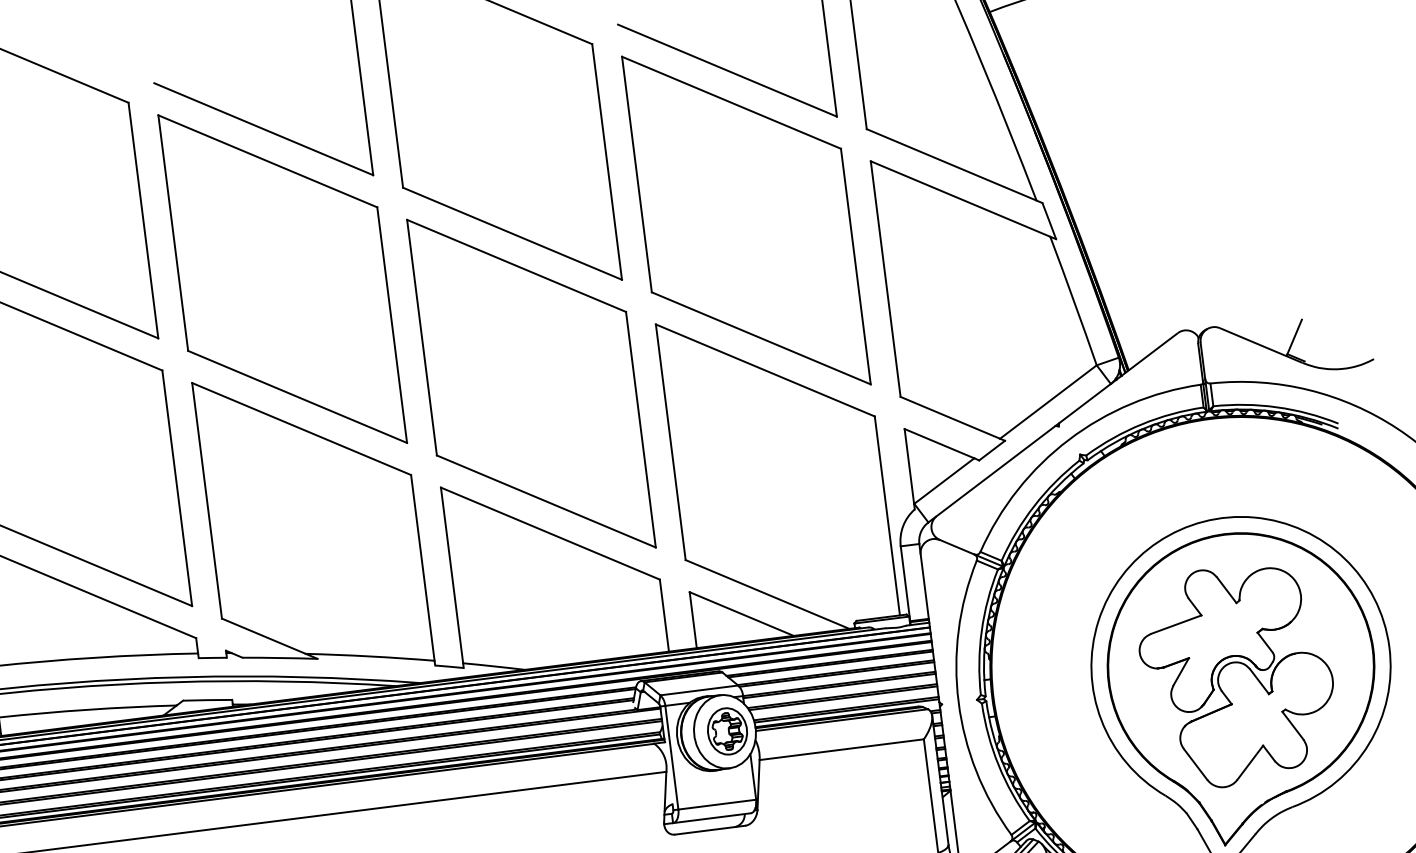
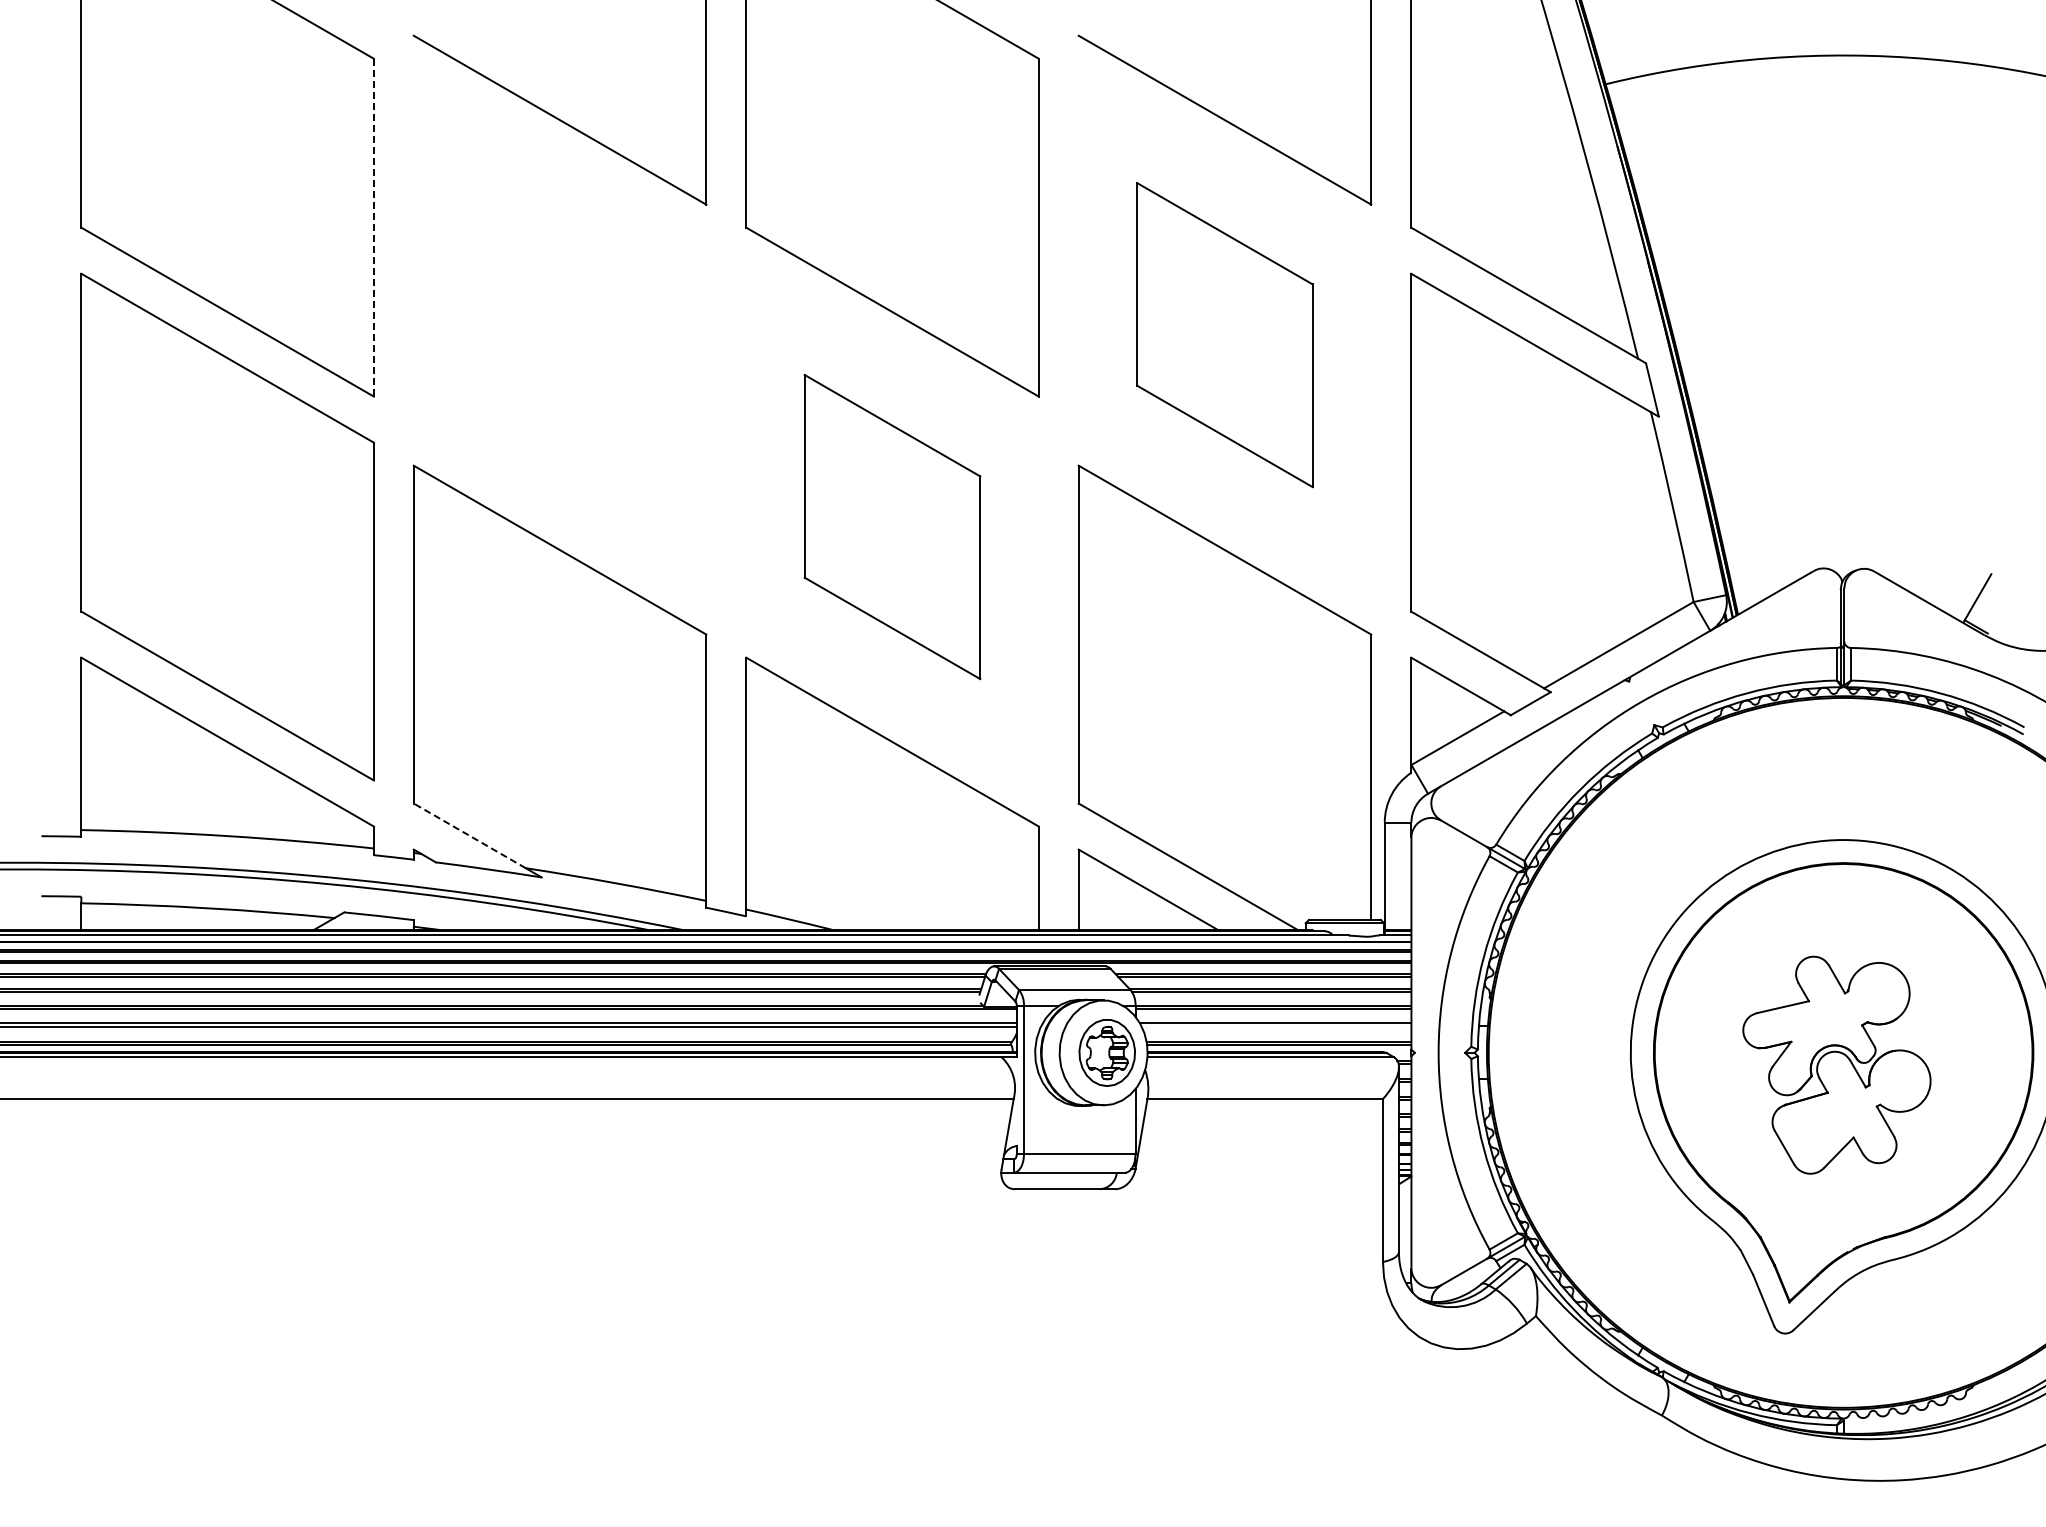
line: (143, 220) -> (373, 227), solid -> dashed
part: (746, 220) -> (1224, 334), size x0.6
part: (282, 278) -> (559, 334), removed
part: (531, 383) -> (892, 526), size x0.6
line: (263, 636) -> (469, 835), solid -> dashed
part: (1237, 675) -> (1836, 1065), size x0.7
line: (843, 698) -> (1276, 1026), removed

